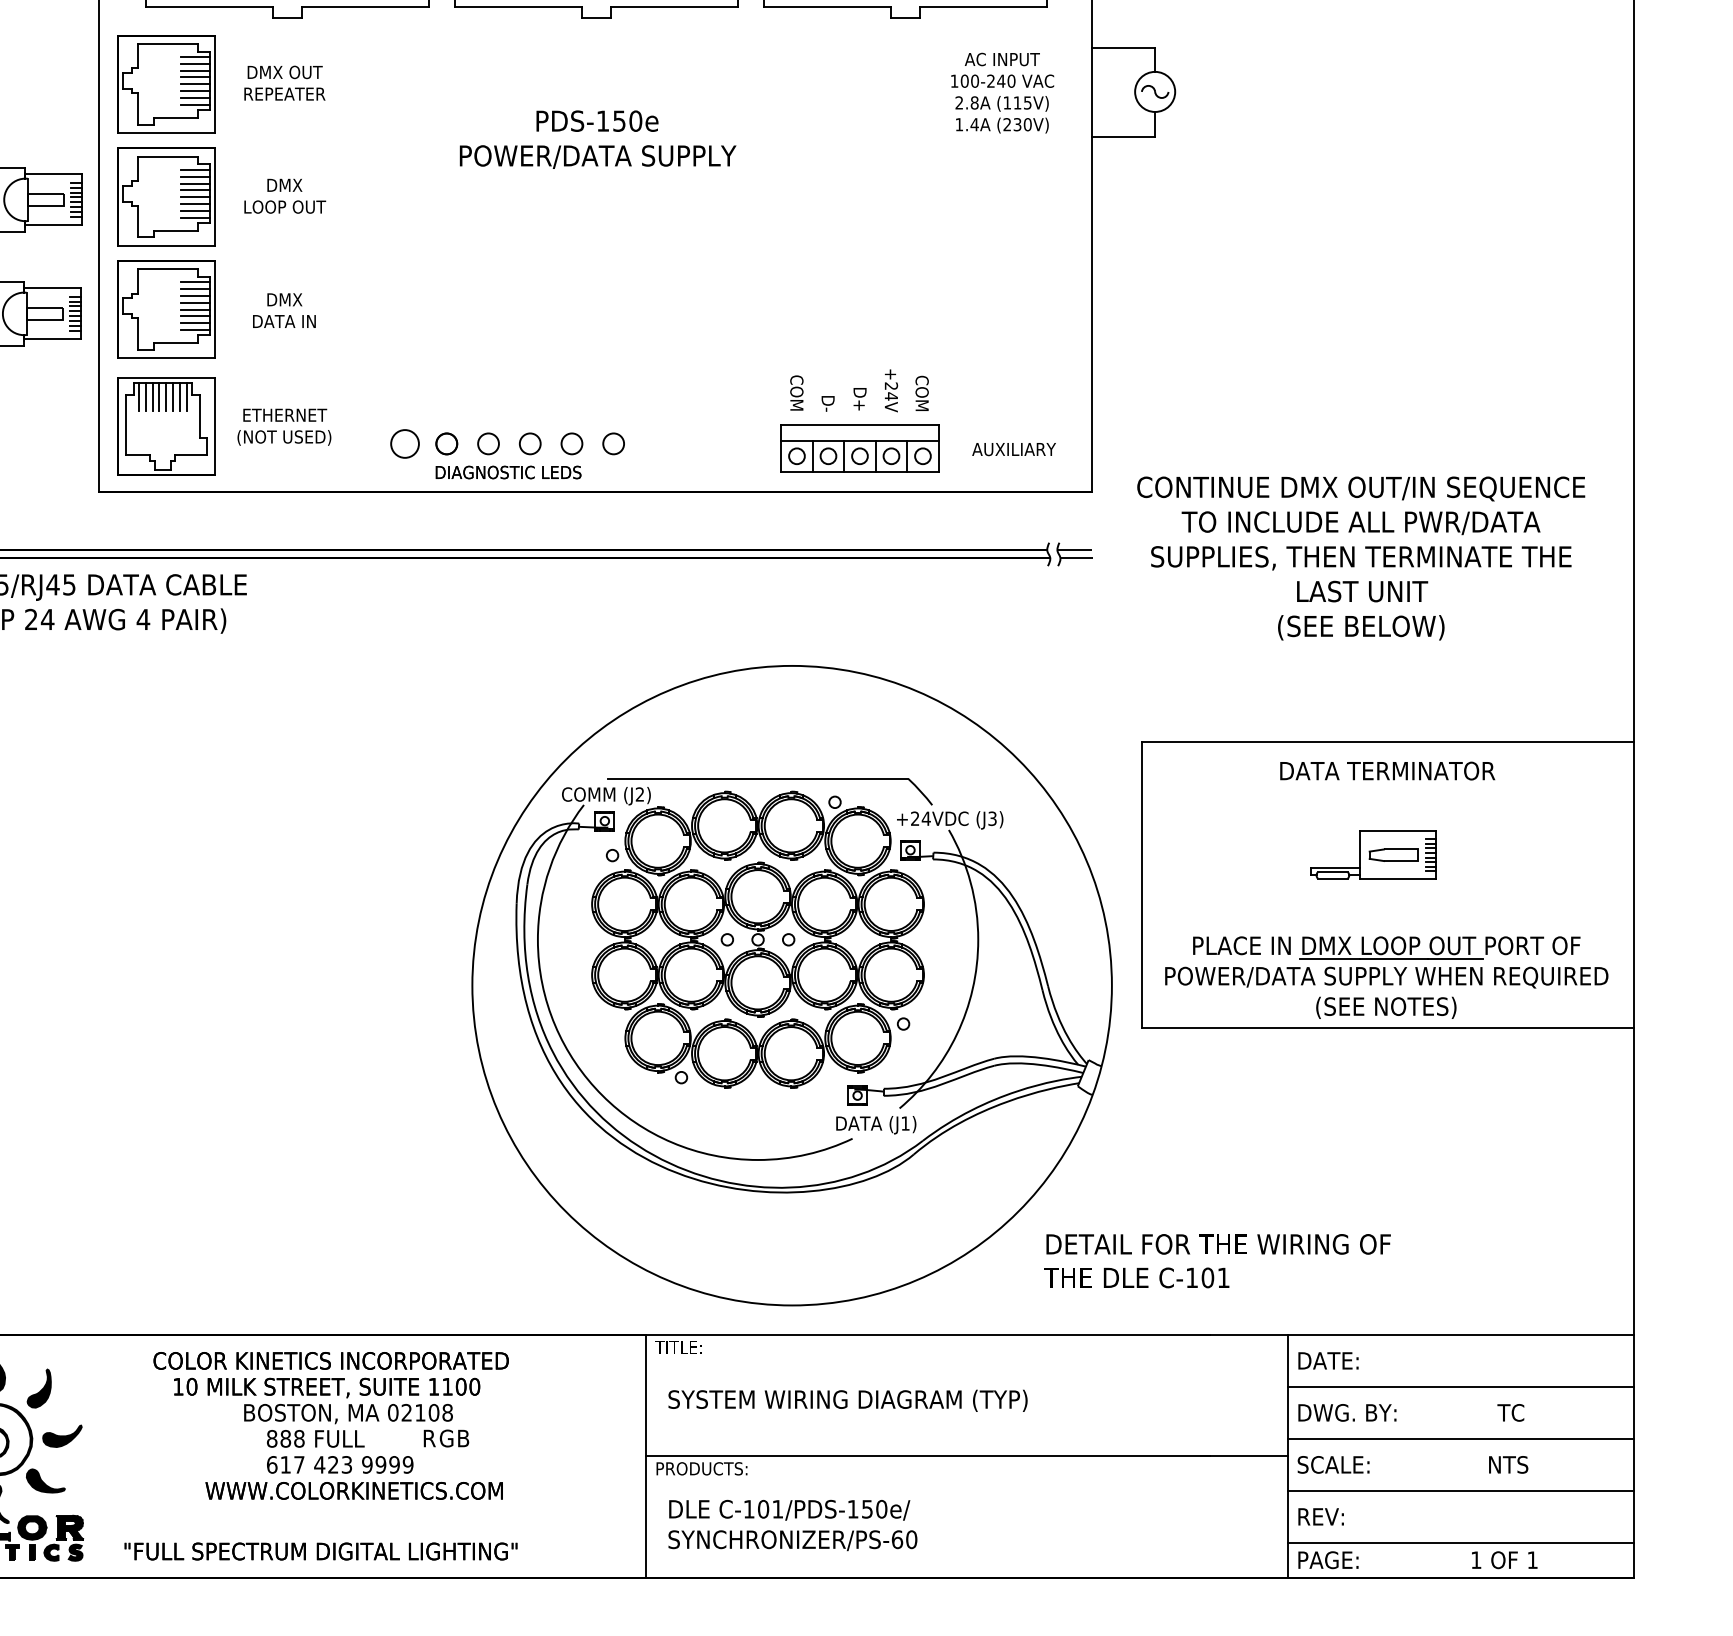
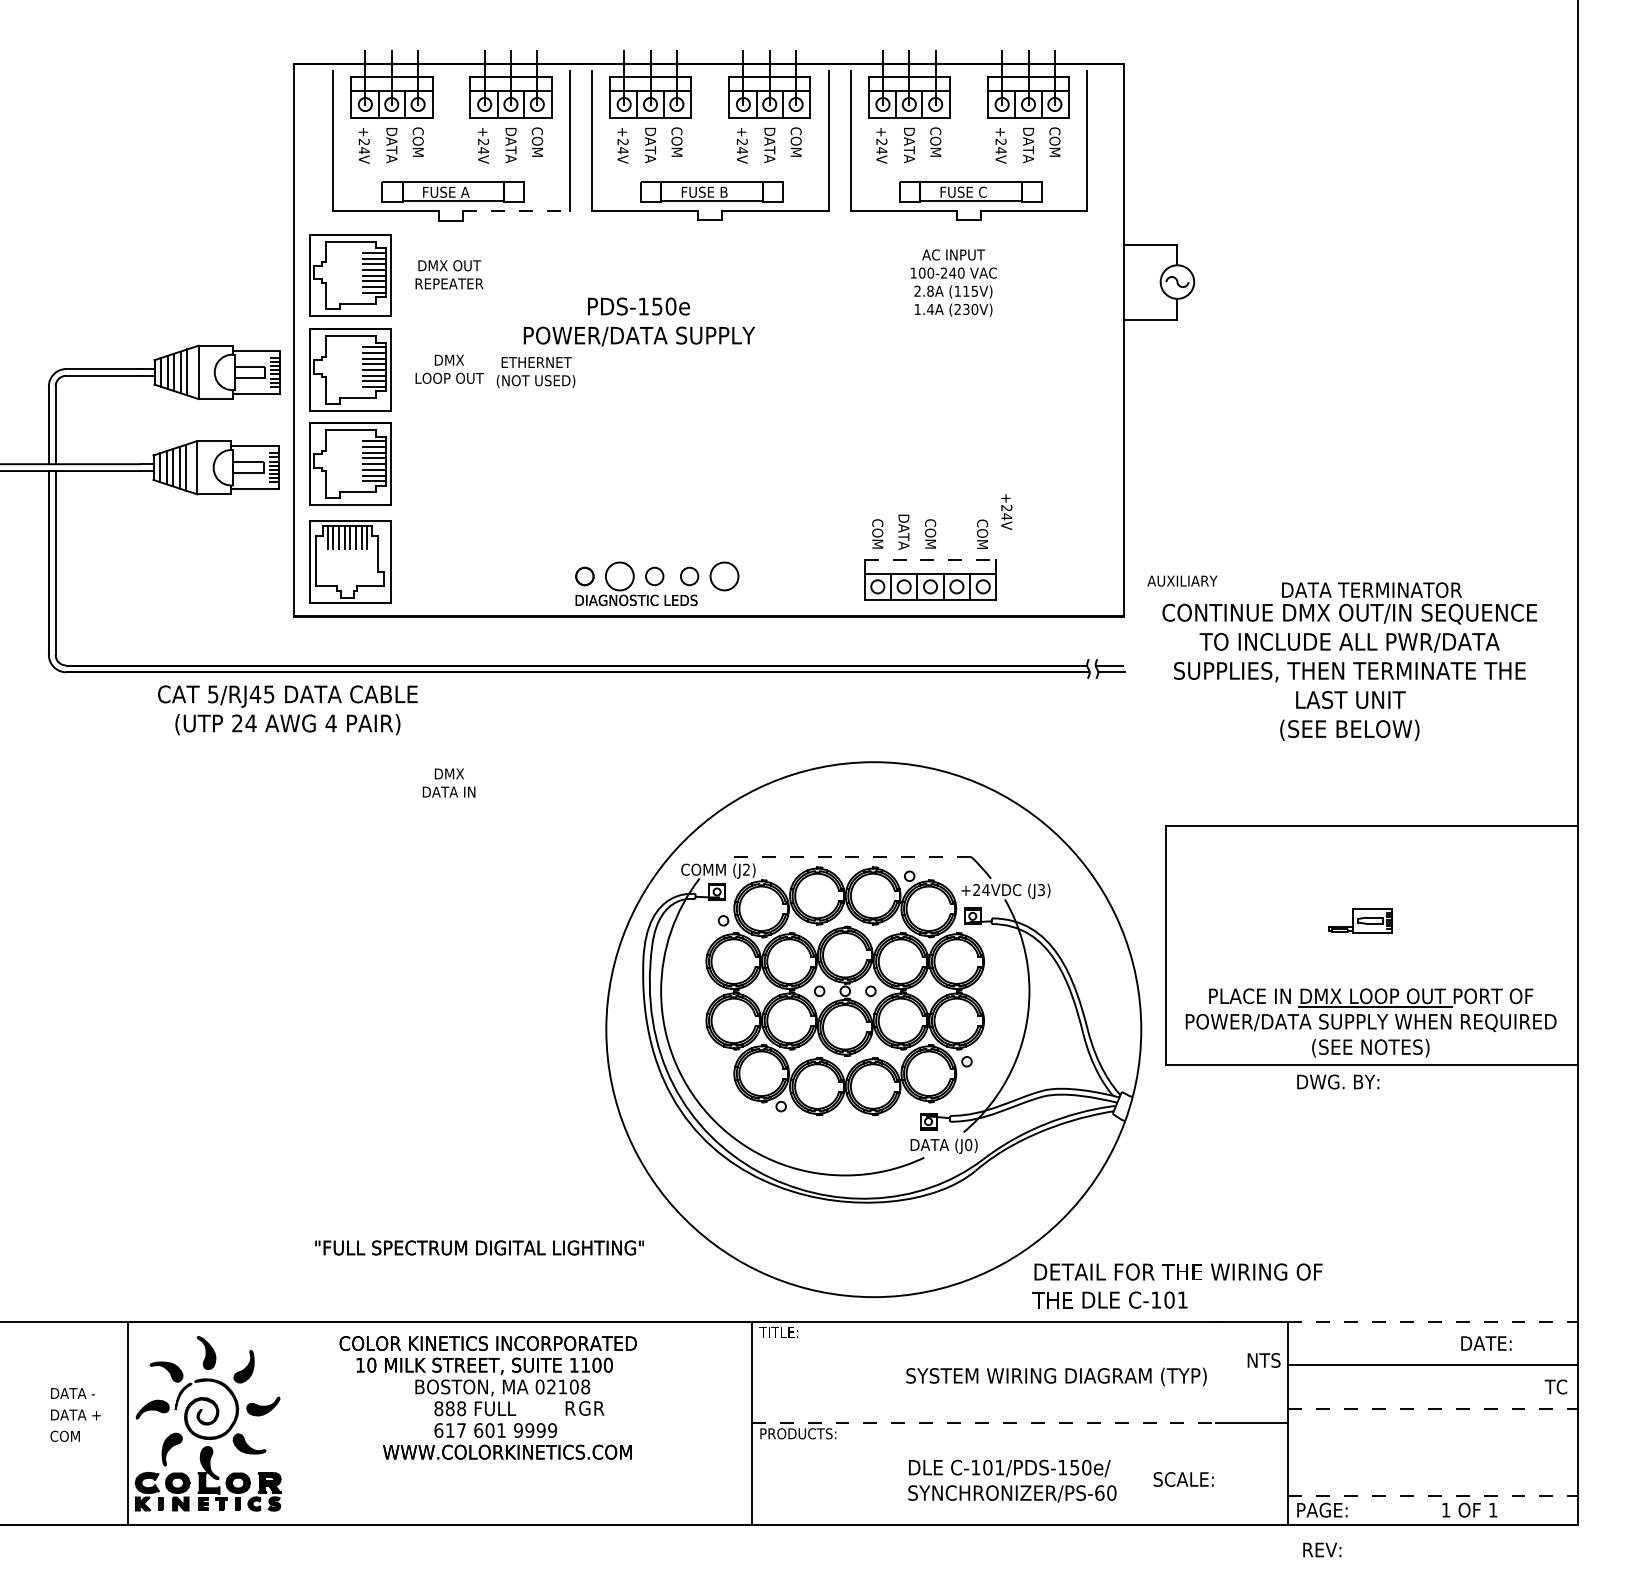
line: (366, 6) -> (517, 210), solid -> dashed
text: (1002, 92) -> (953, 282), moved
text: (596, 139) -> (638, 321), moved
text: (283, 310) -> (448, 782), moved
text: (827, 390) -> (903, 531), D- -> DATA
text: (891, 390) -> (1006, 511), moved
text: (859, 392) -> (930, 533), D+ -> COM
line: (859, 424) -> (930, 560), solid -> dashed
text: (283, 427) -> (535, 372), moved
circle: (404, 443) -> (549, 576), removed
circle: (488, 443) -> (619, 576), size x1.6
circle: (613, 443) -> (724, 576), size x1.6
text: (1014, 448) -> (1182, 580), moved
text: (1387, 770) -> (1371, 589), moved
line: (758, 778) -> (845, 856), solid -> dashed
part: (1374, 855) -> (1360, 920), size x0.6
text: (905, 1124) -> (968, 1145), (J1) -> (J0)
text: (1217, 1260) -> (1177, 1285), moved
line: (1461, 1334) -> (1433, 1321), solid -> dashed
text: (1328, 1360) -> (1486, 1343), moved
text: (847, 1400) -> (1056, 1376), moved
text: (1347, 1412) -> (1338, 1081), moved
text: (1510, 1412) -> (1555, 1386), moved
text: (465, 1438) -> (600, 1408), B -> R
line: (1461, 1438) -> (1433, 1408), solid -> dashed
line: (928, 1456) -> (987, 1423), solid -> dashed
text: (332, 1464) -> (489, 1430), 423 -> 601
text: (1333, 1464) -> (1183, 1479), moved
text: (1507, 1464) -> (1263, 1360), moved
line: (1461, 1491) -> (1433, 1452), removed
text: (1321, 1516) -> (1322, 1549), moved
text: (792, 1524) -> (1012, 1480), moved
line: (1461, 1542) -> (1433, 1495), solid -> dashed
text: (320, 1550) -> (479, 1247), moved

